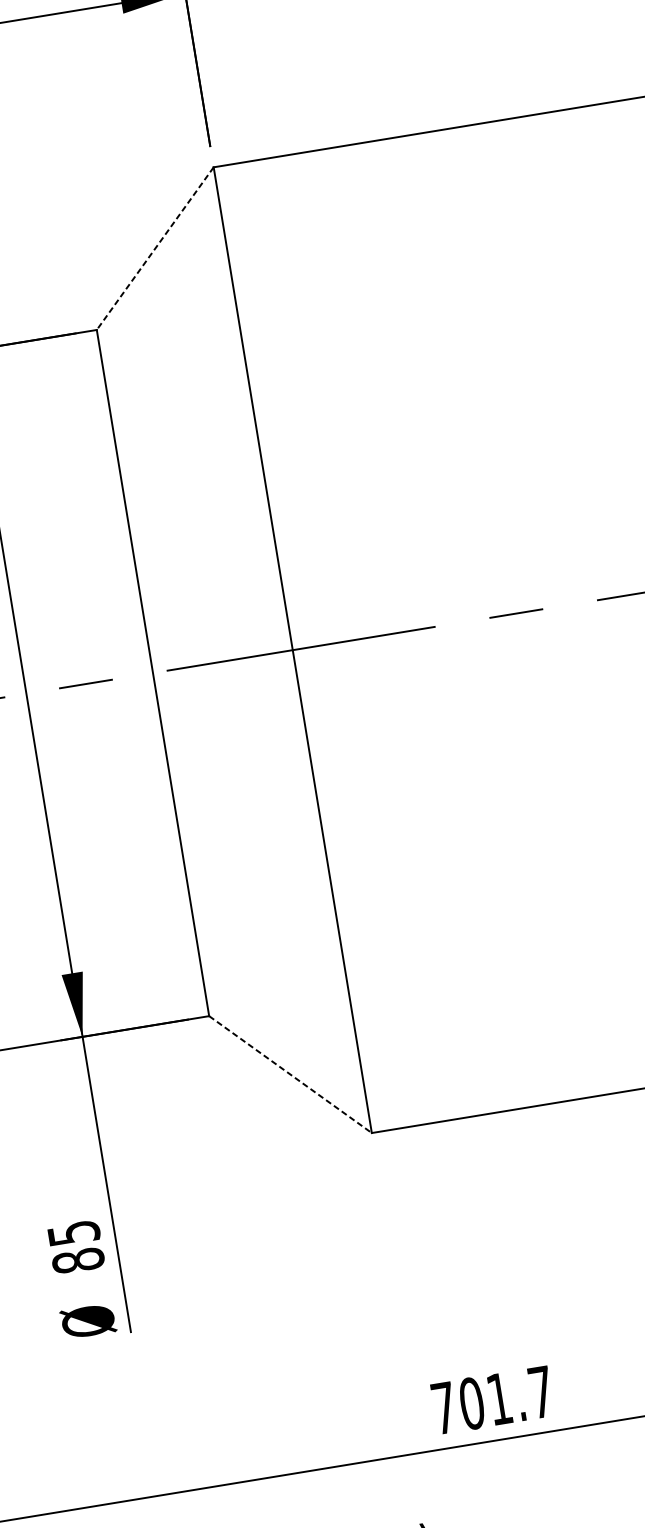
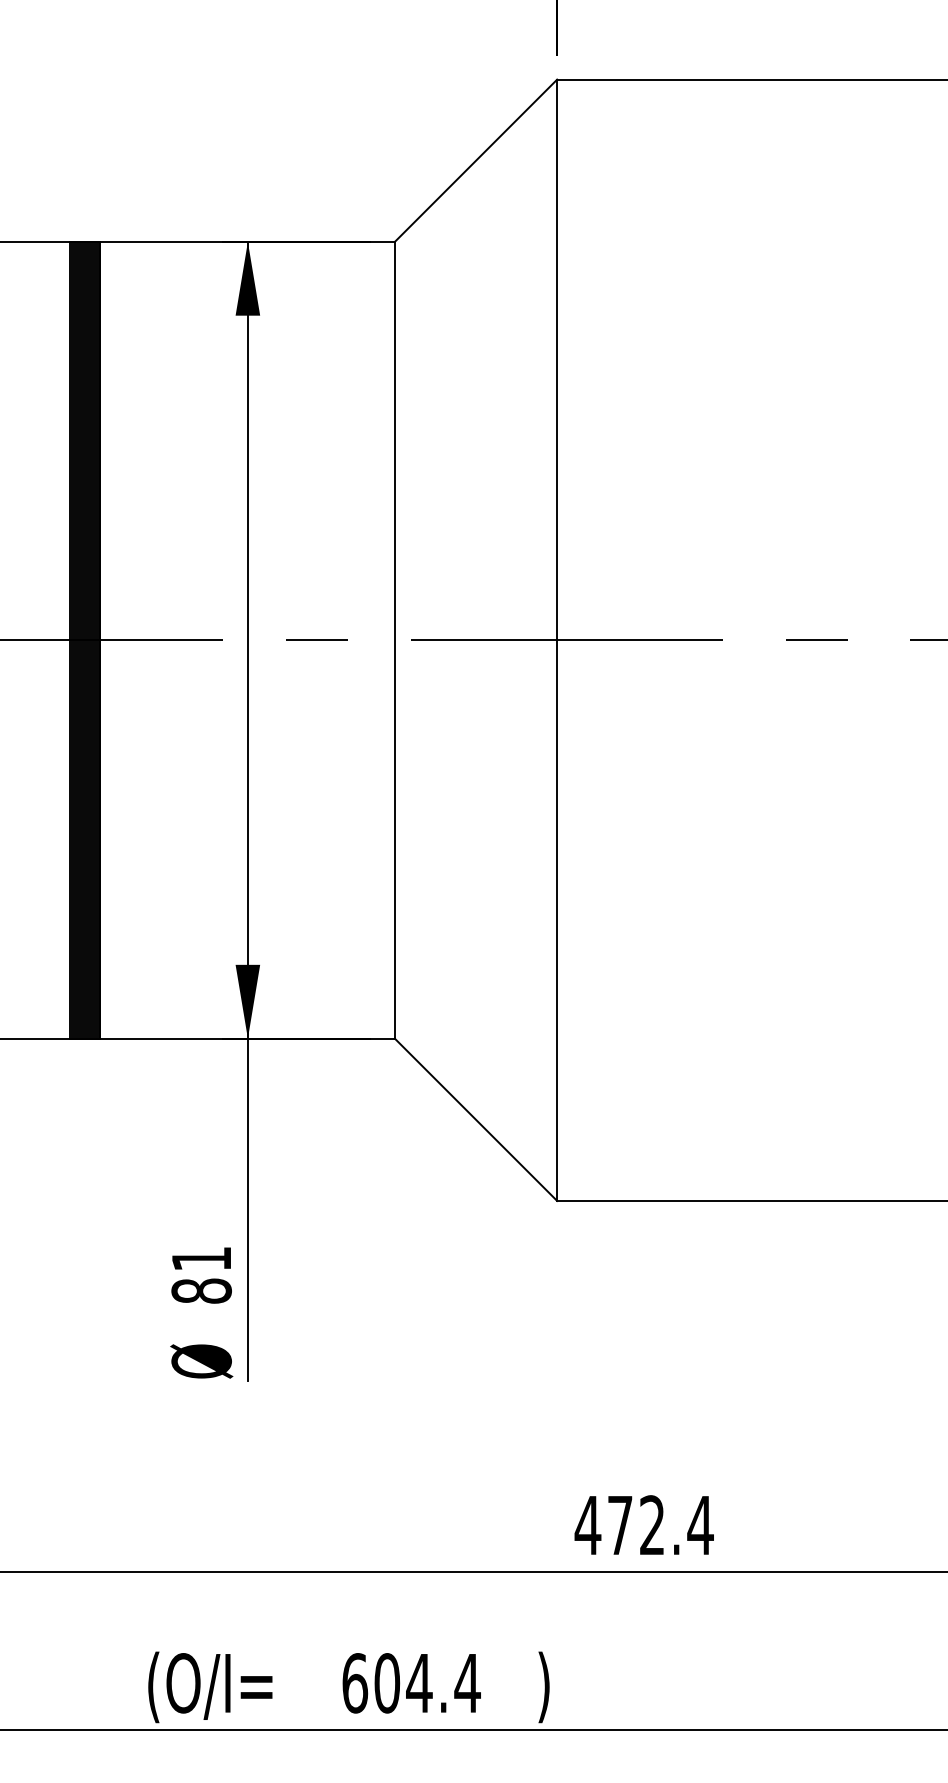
line: (155, 248) -> (476, 160), dashed -> solid
line: (290, 1074) -> (476, 1119), dashed -> solid
text: (73, 1233) -> (201, 1259), 85 -> 81
text: (491, 1400) -> (643, 1525), 701.7 -> 472.4

